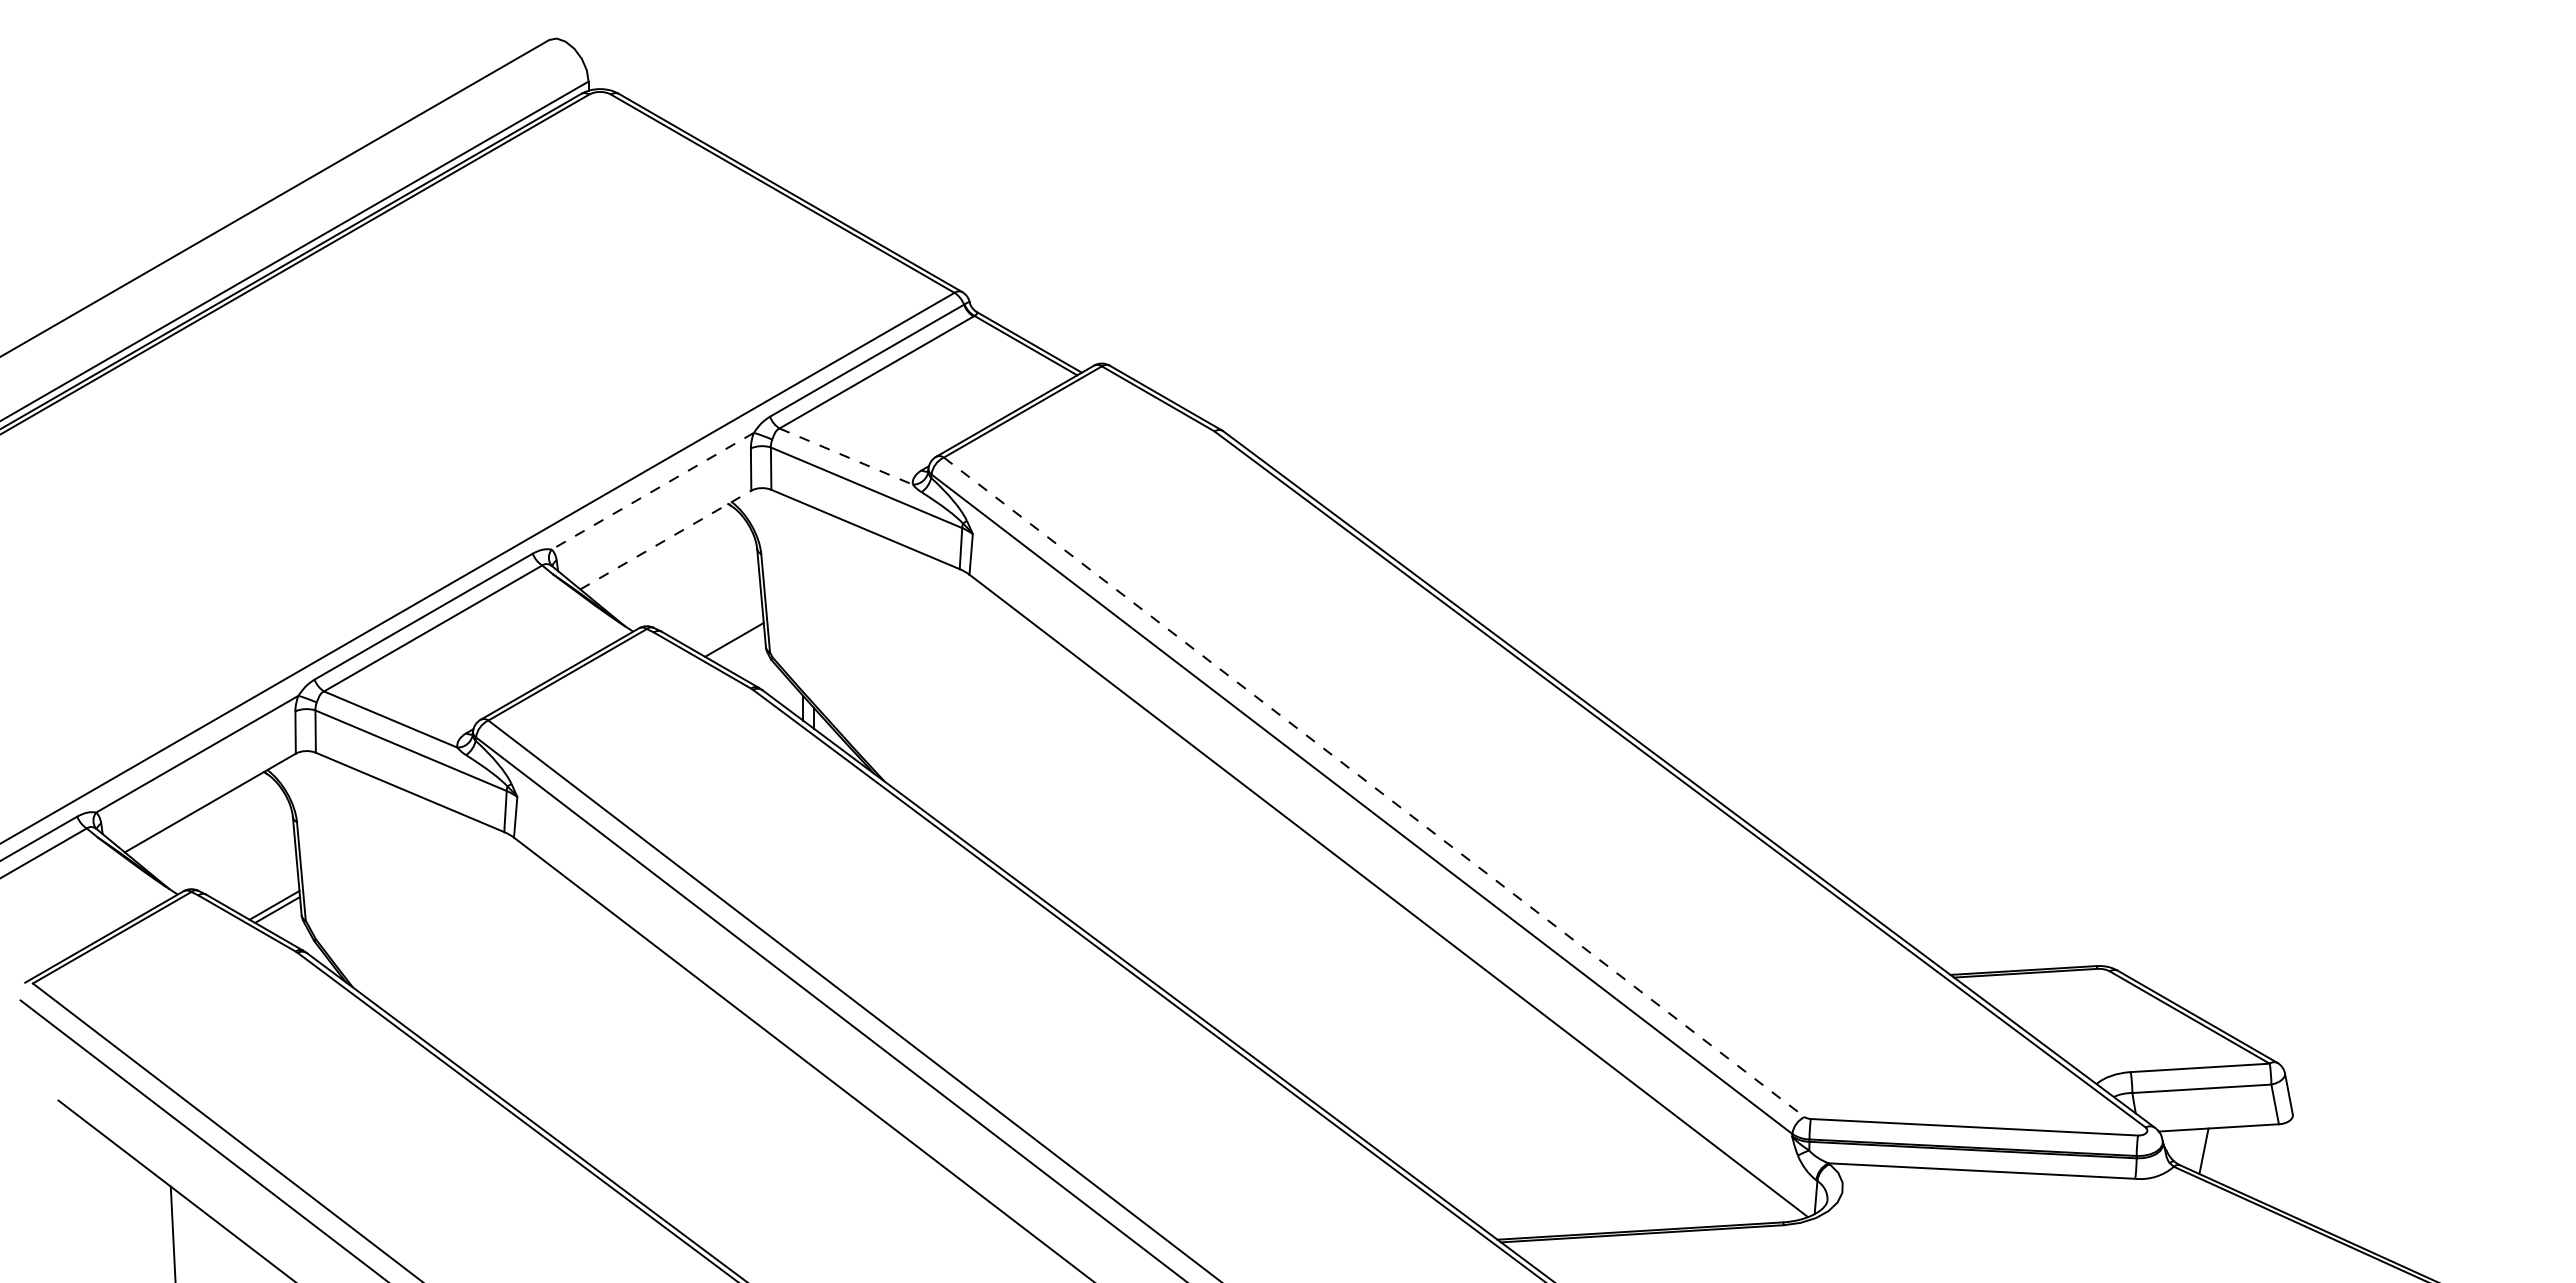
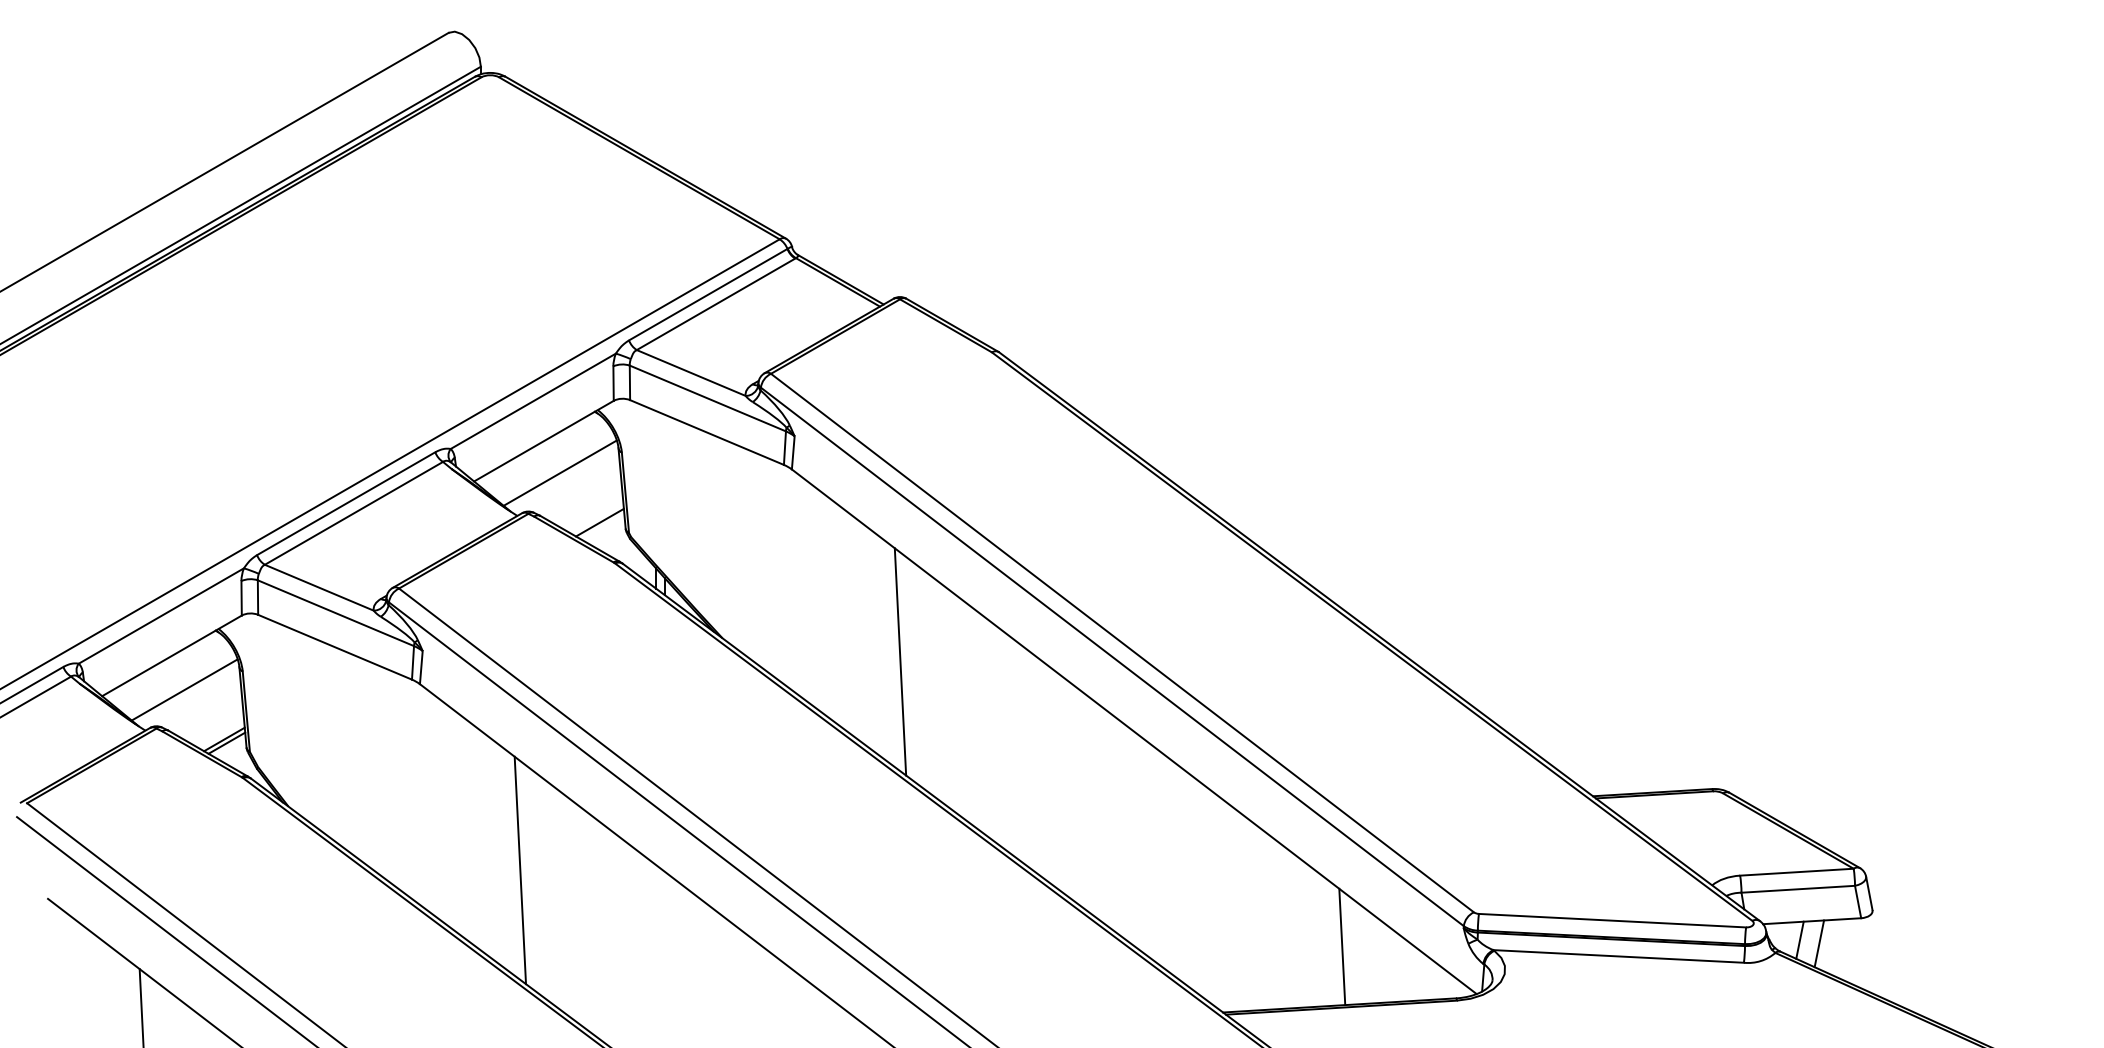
line: (846, 456) -> (691, 372), dashed -> solid
line: (652, 491) -> (533, 401), dashed -> solid
line: (665, 540) -> (543, 441), dashed -> solid
line: (685, 579) -> (559, 473), added
line: (1374, 787) -> (1122, 643), dashed -> solid
line: (1102, 810) -> (900, 662), added
line: (225, 844) -> (184, 689), added
line: (636, 1065) -> (519, 870), added
line: (2227, 1155) -> (1819, 943), added
line: (1643, 1159) -> (1342, 946), added

